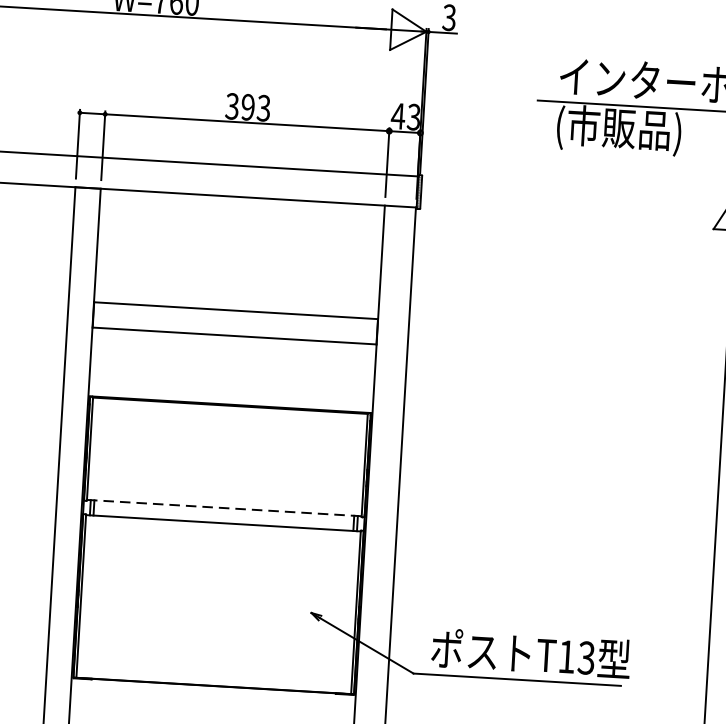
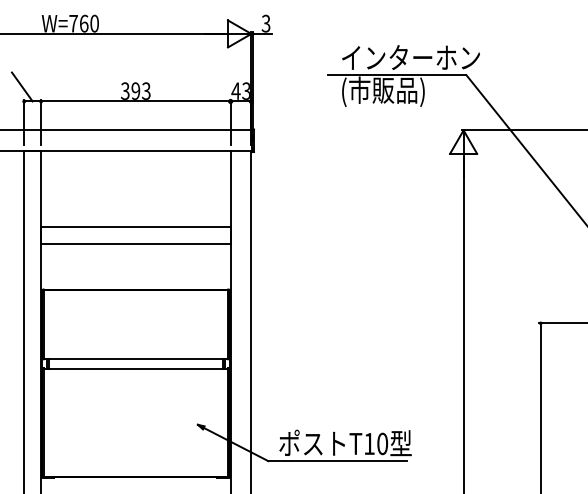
line: (77, 90) -> (21, 86), added
line: (223, 507) -> (135, 358), dashed -> solid
text: (586, 657) -> (382, 443), T13 -> T10

